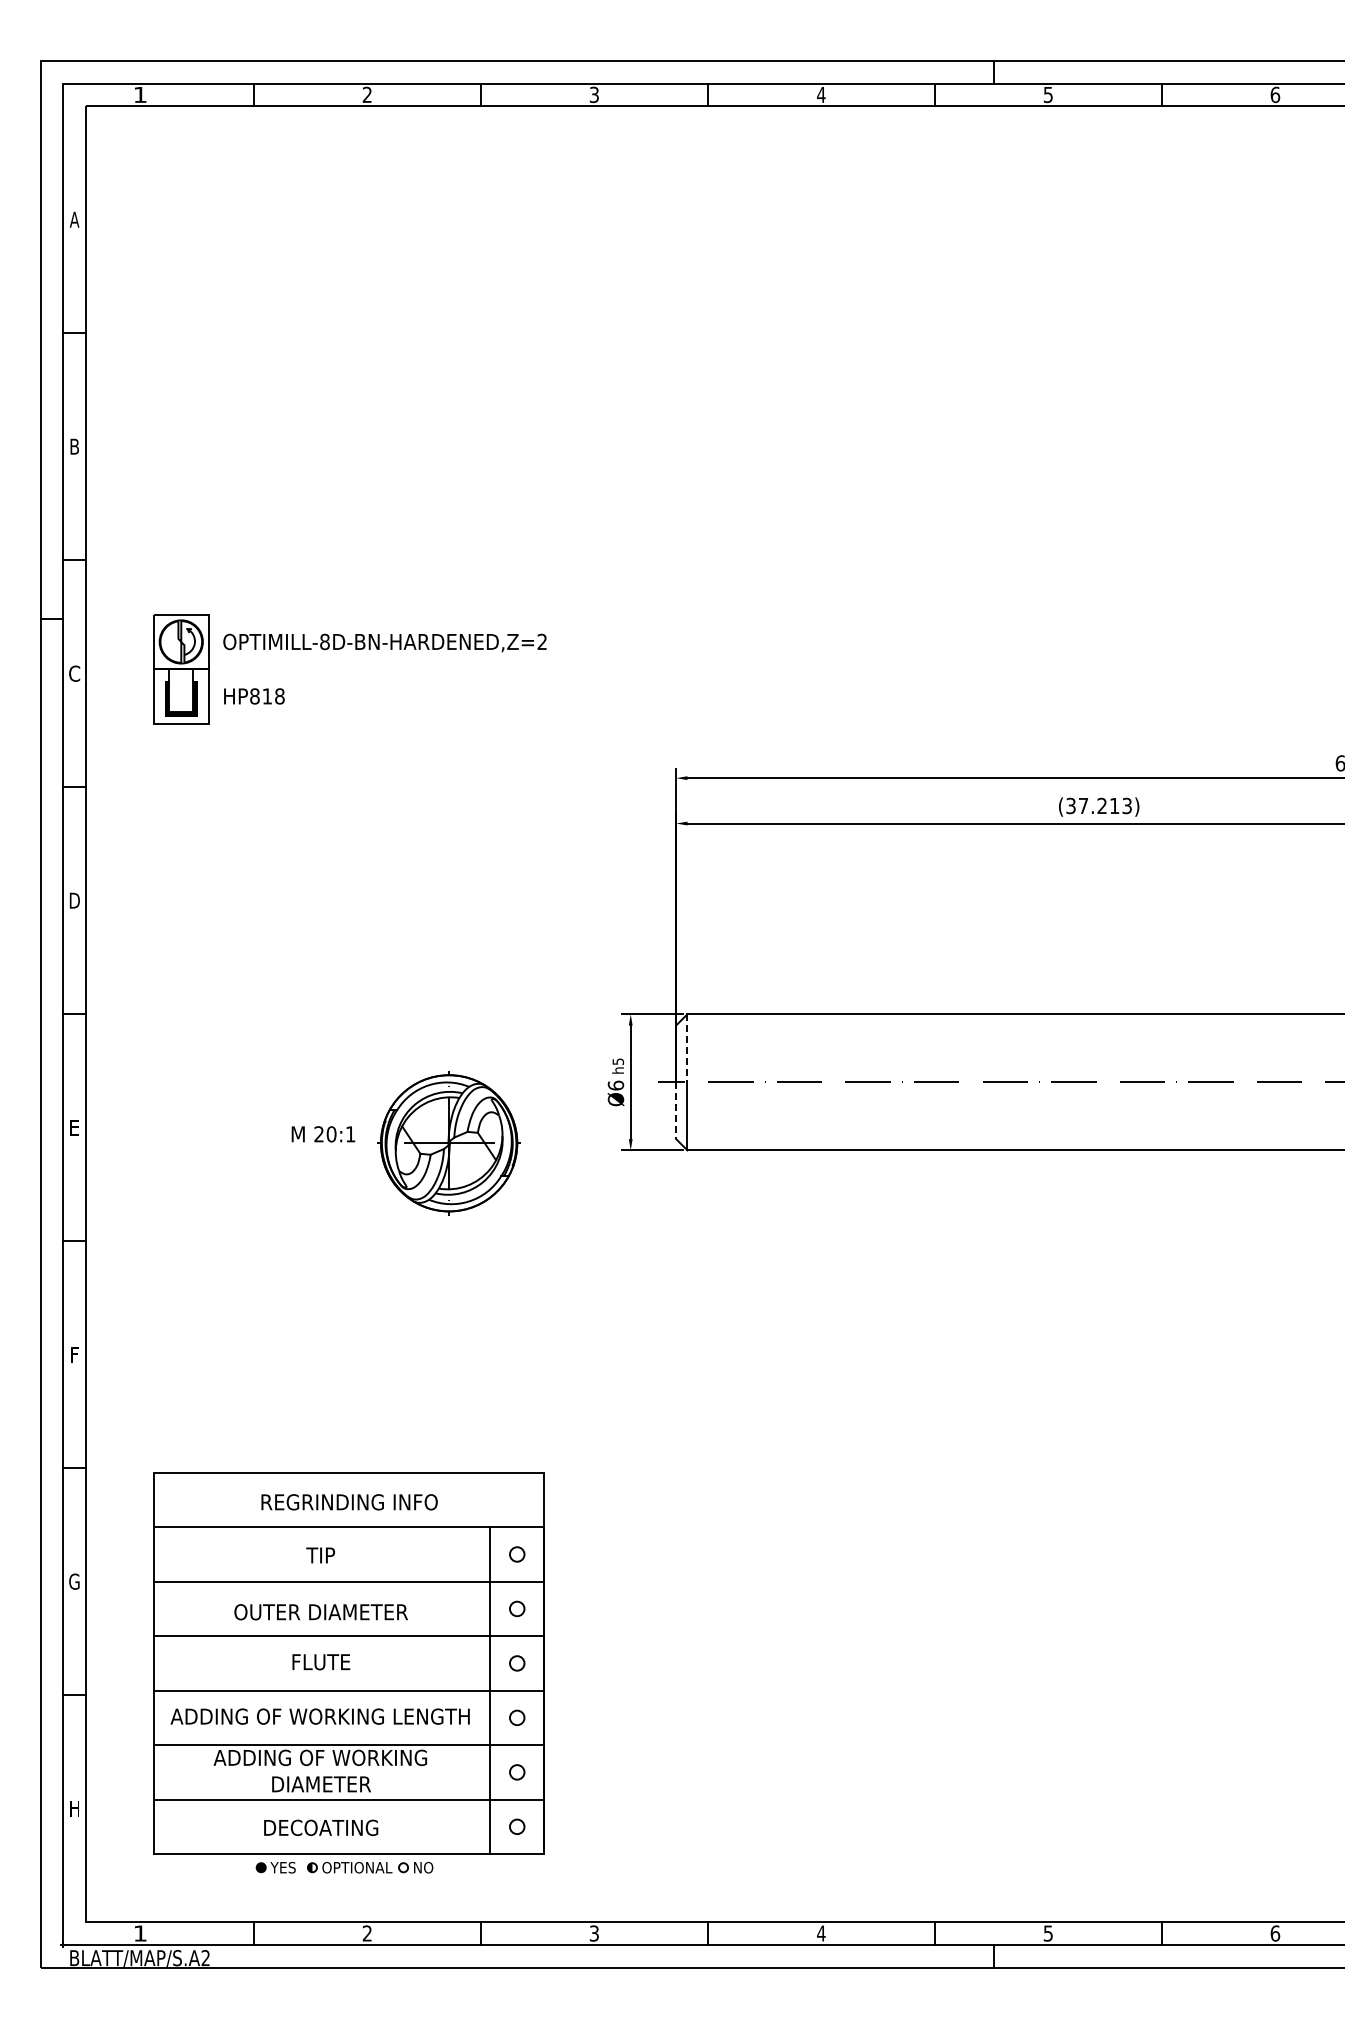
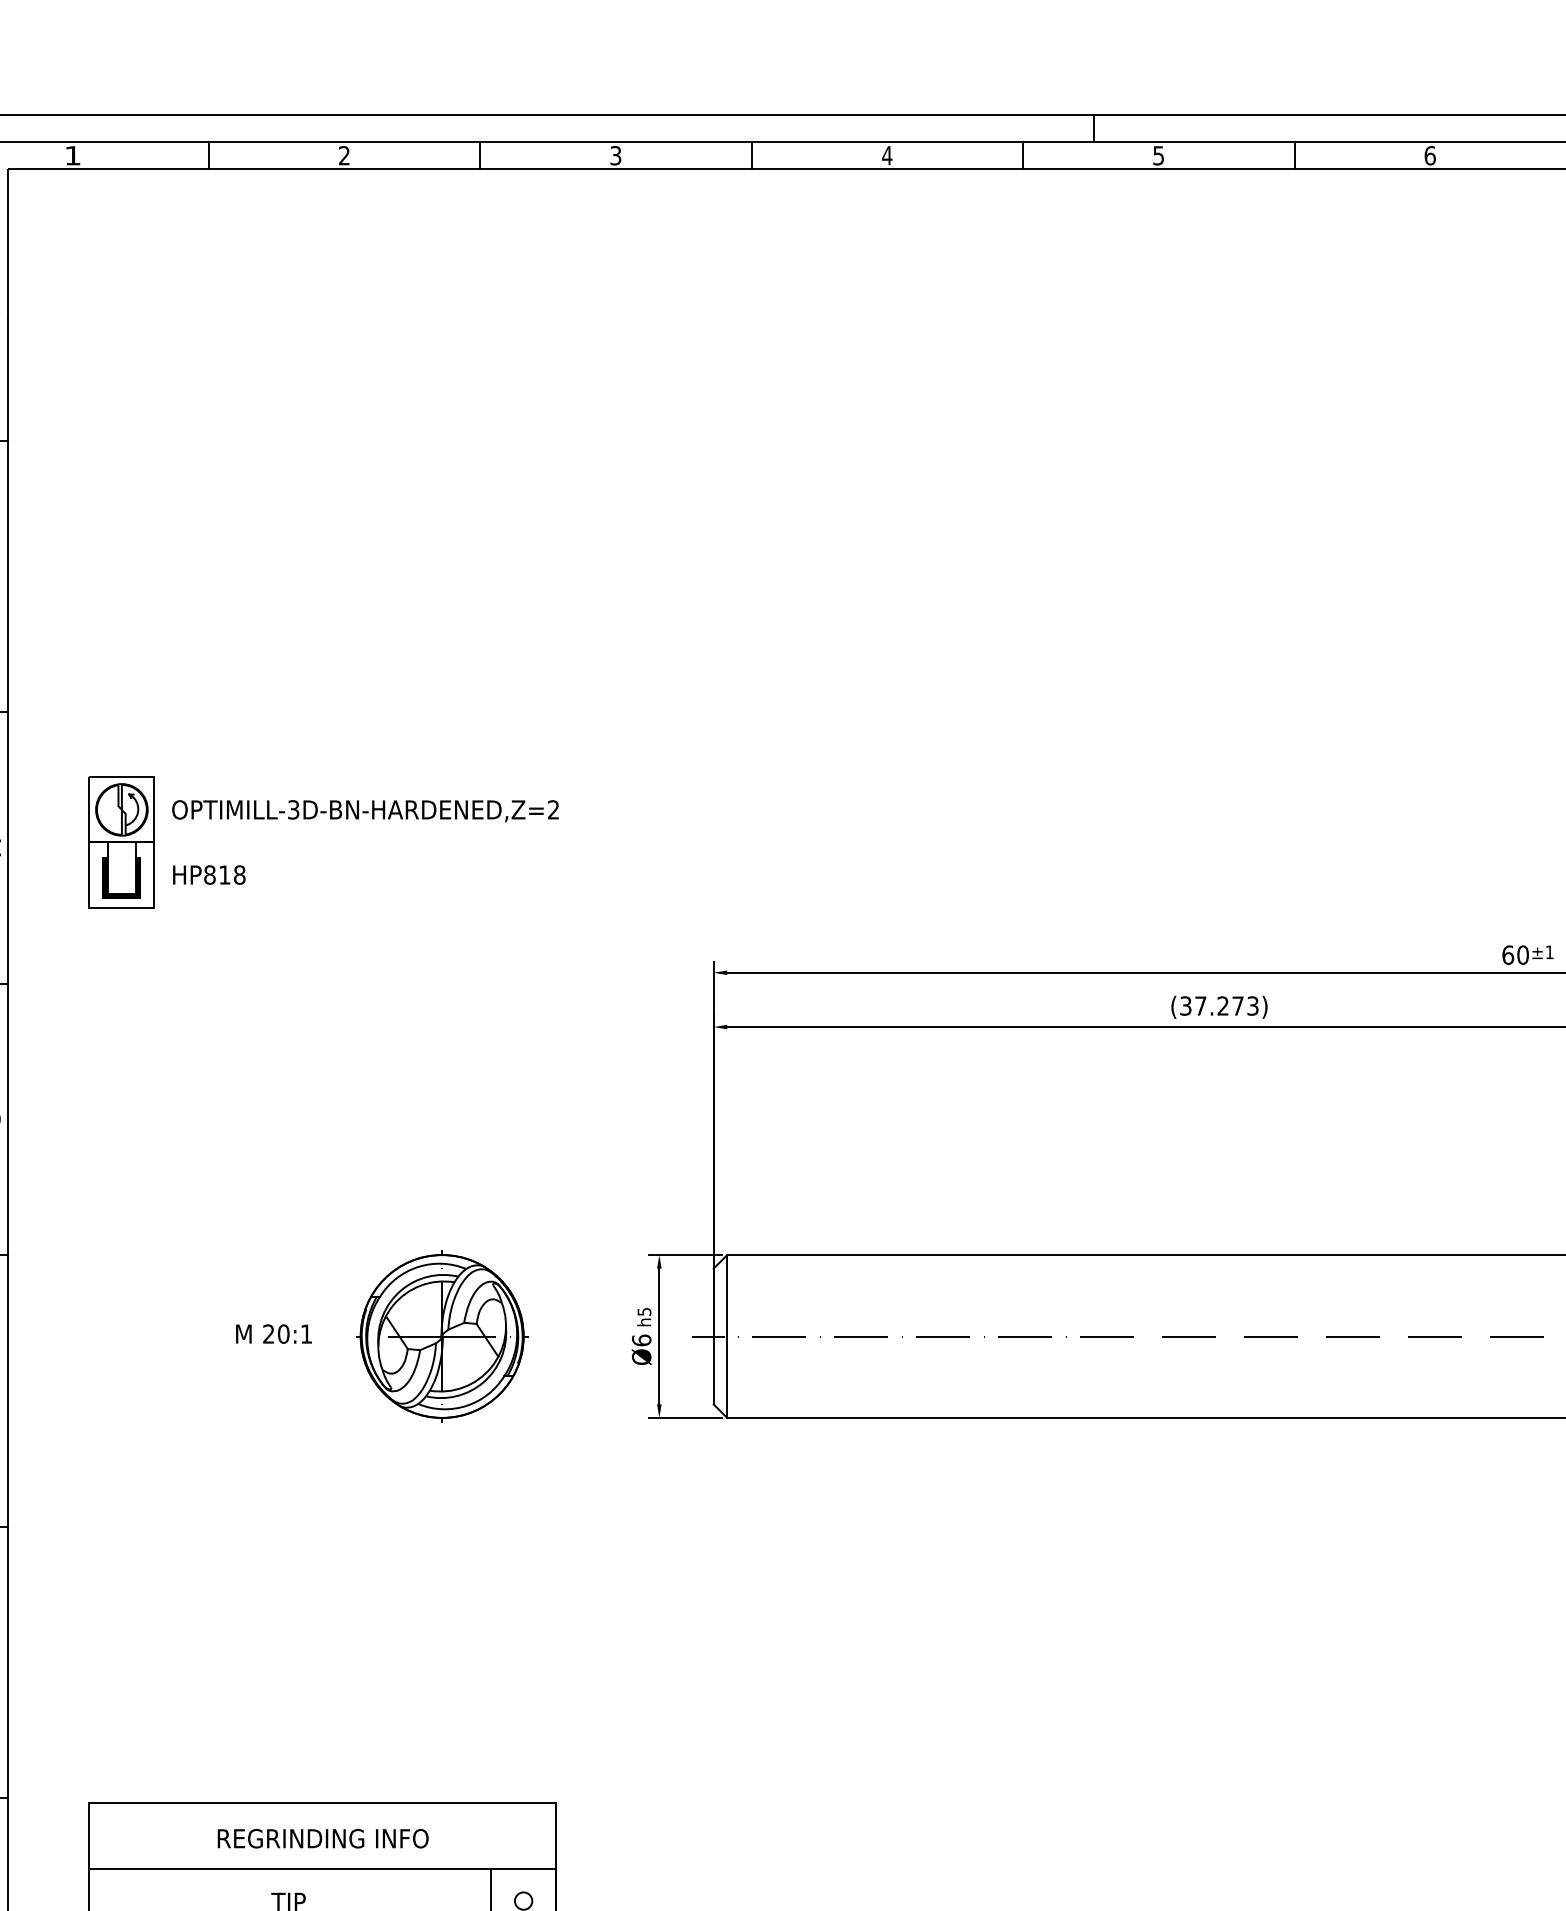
text: (324, 641) -> (293, 809), OPTIMILL-8D-BN-HARDENED,Z=2 -> OPTIMILL-3D-BN-HARDENED,Z=2
text: (1114, 805) -> (1237, 1005), (37.213) -> (37.273)
line: (687, 1048) -> (727, 1296), dashed -> solid
line: (676, 1111) -> (714, 1371), dashed -> solid
text: (323, 1134) -> (274, 1334), moved
part: (448, 1143) -> (441, 1336), moved

